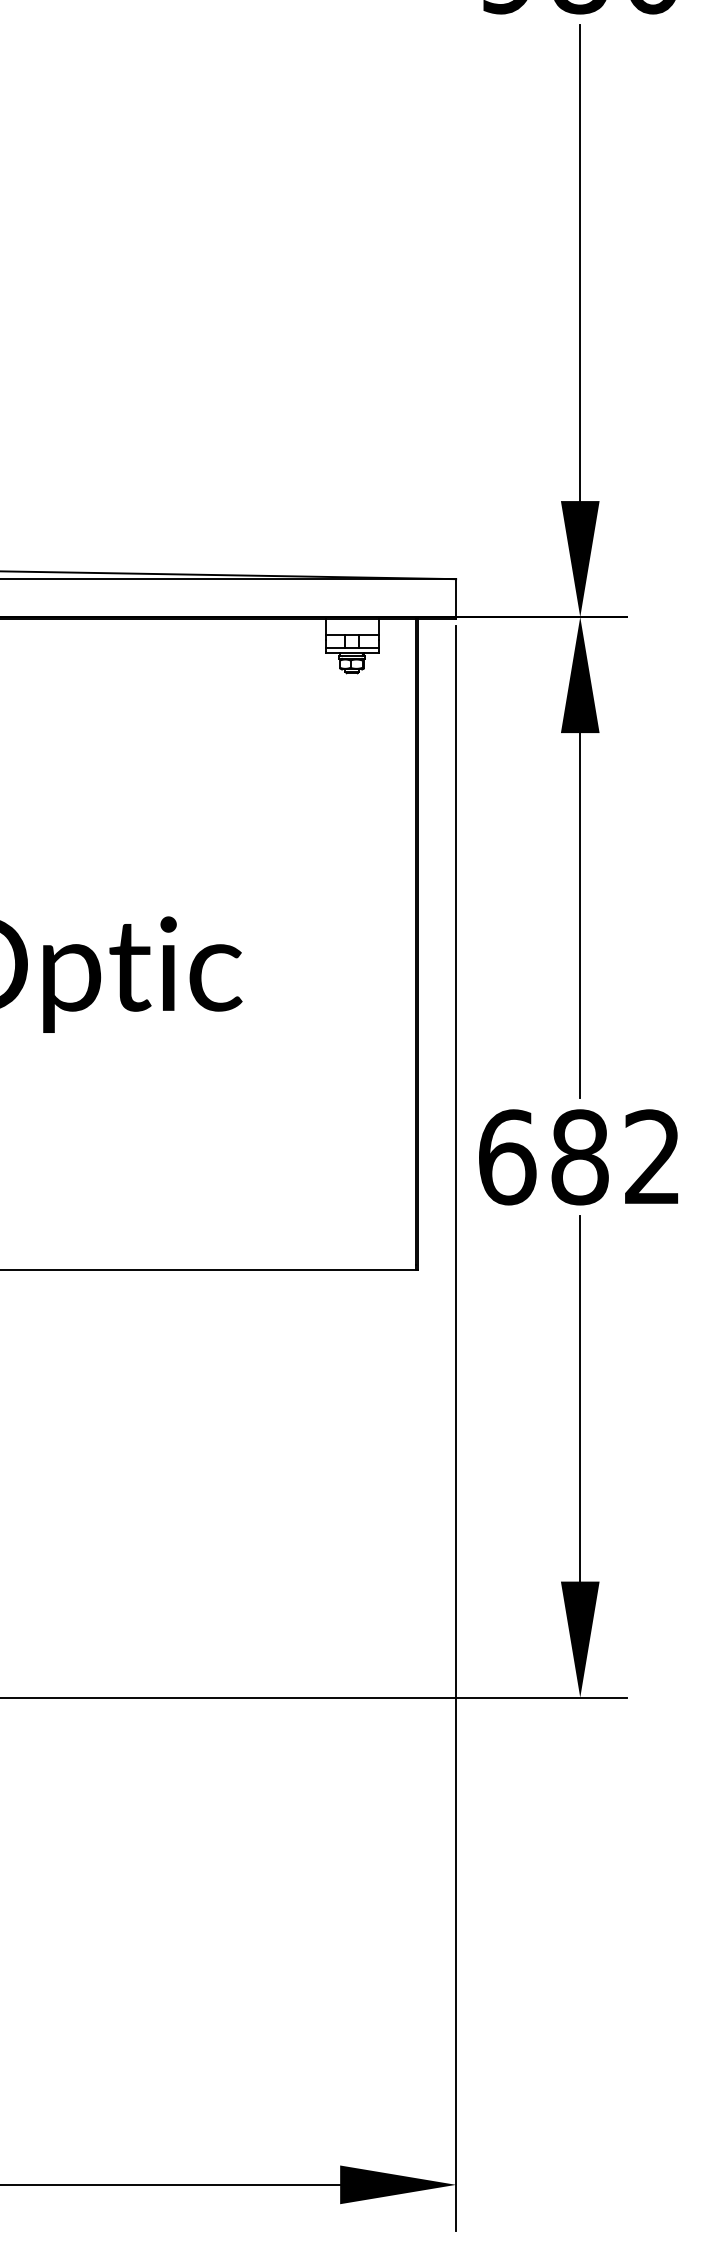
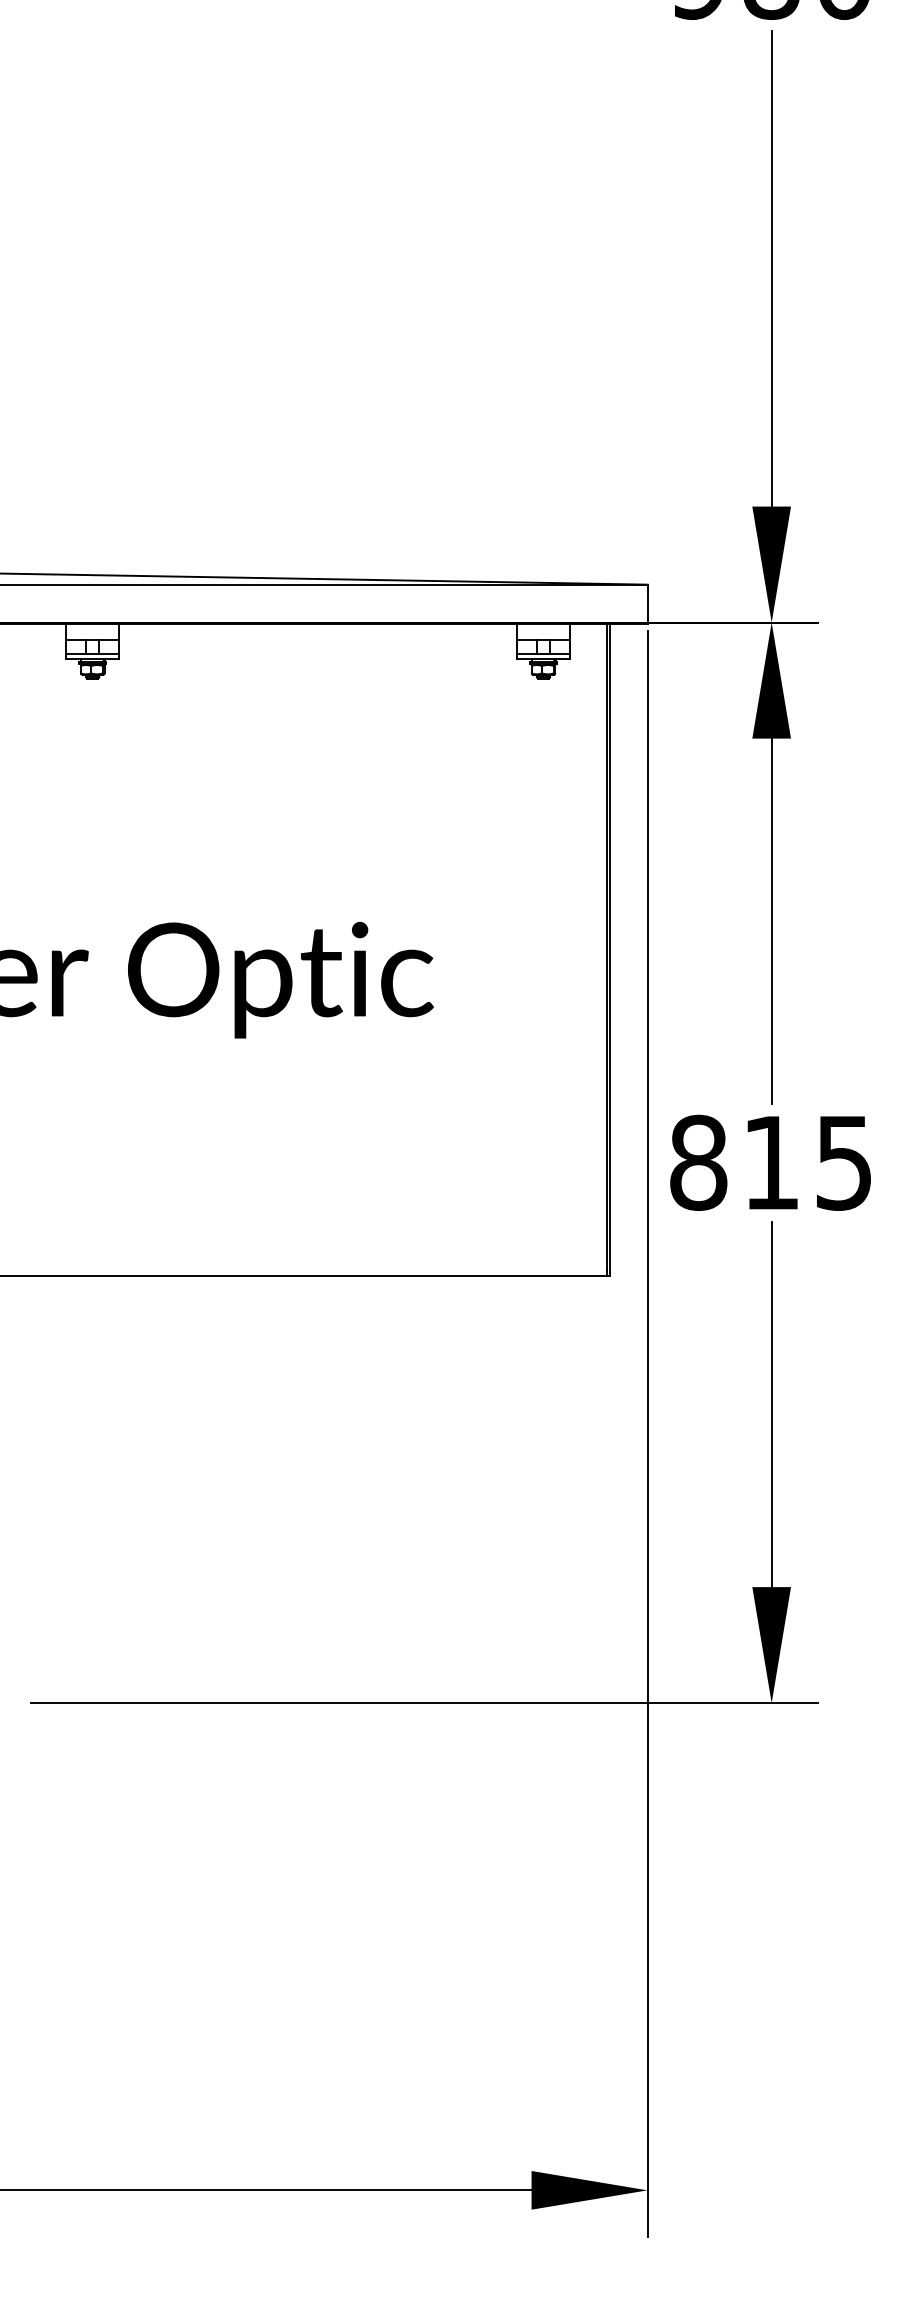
text: (579, 1157) -> (770, 1162), 682 -> 815

